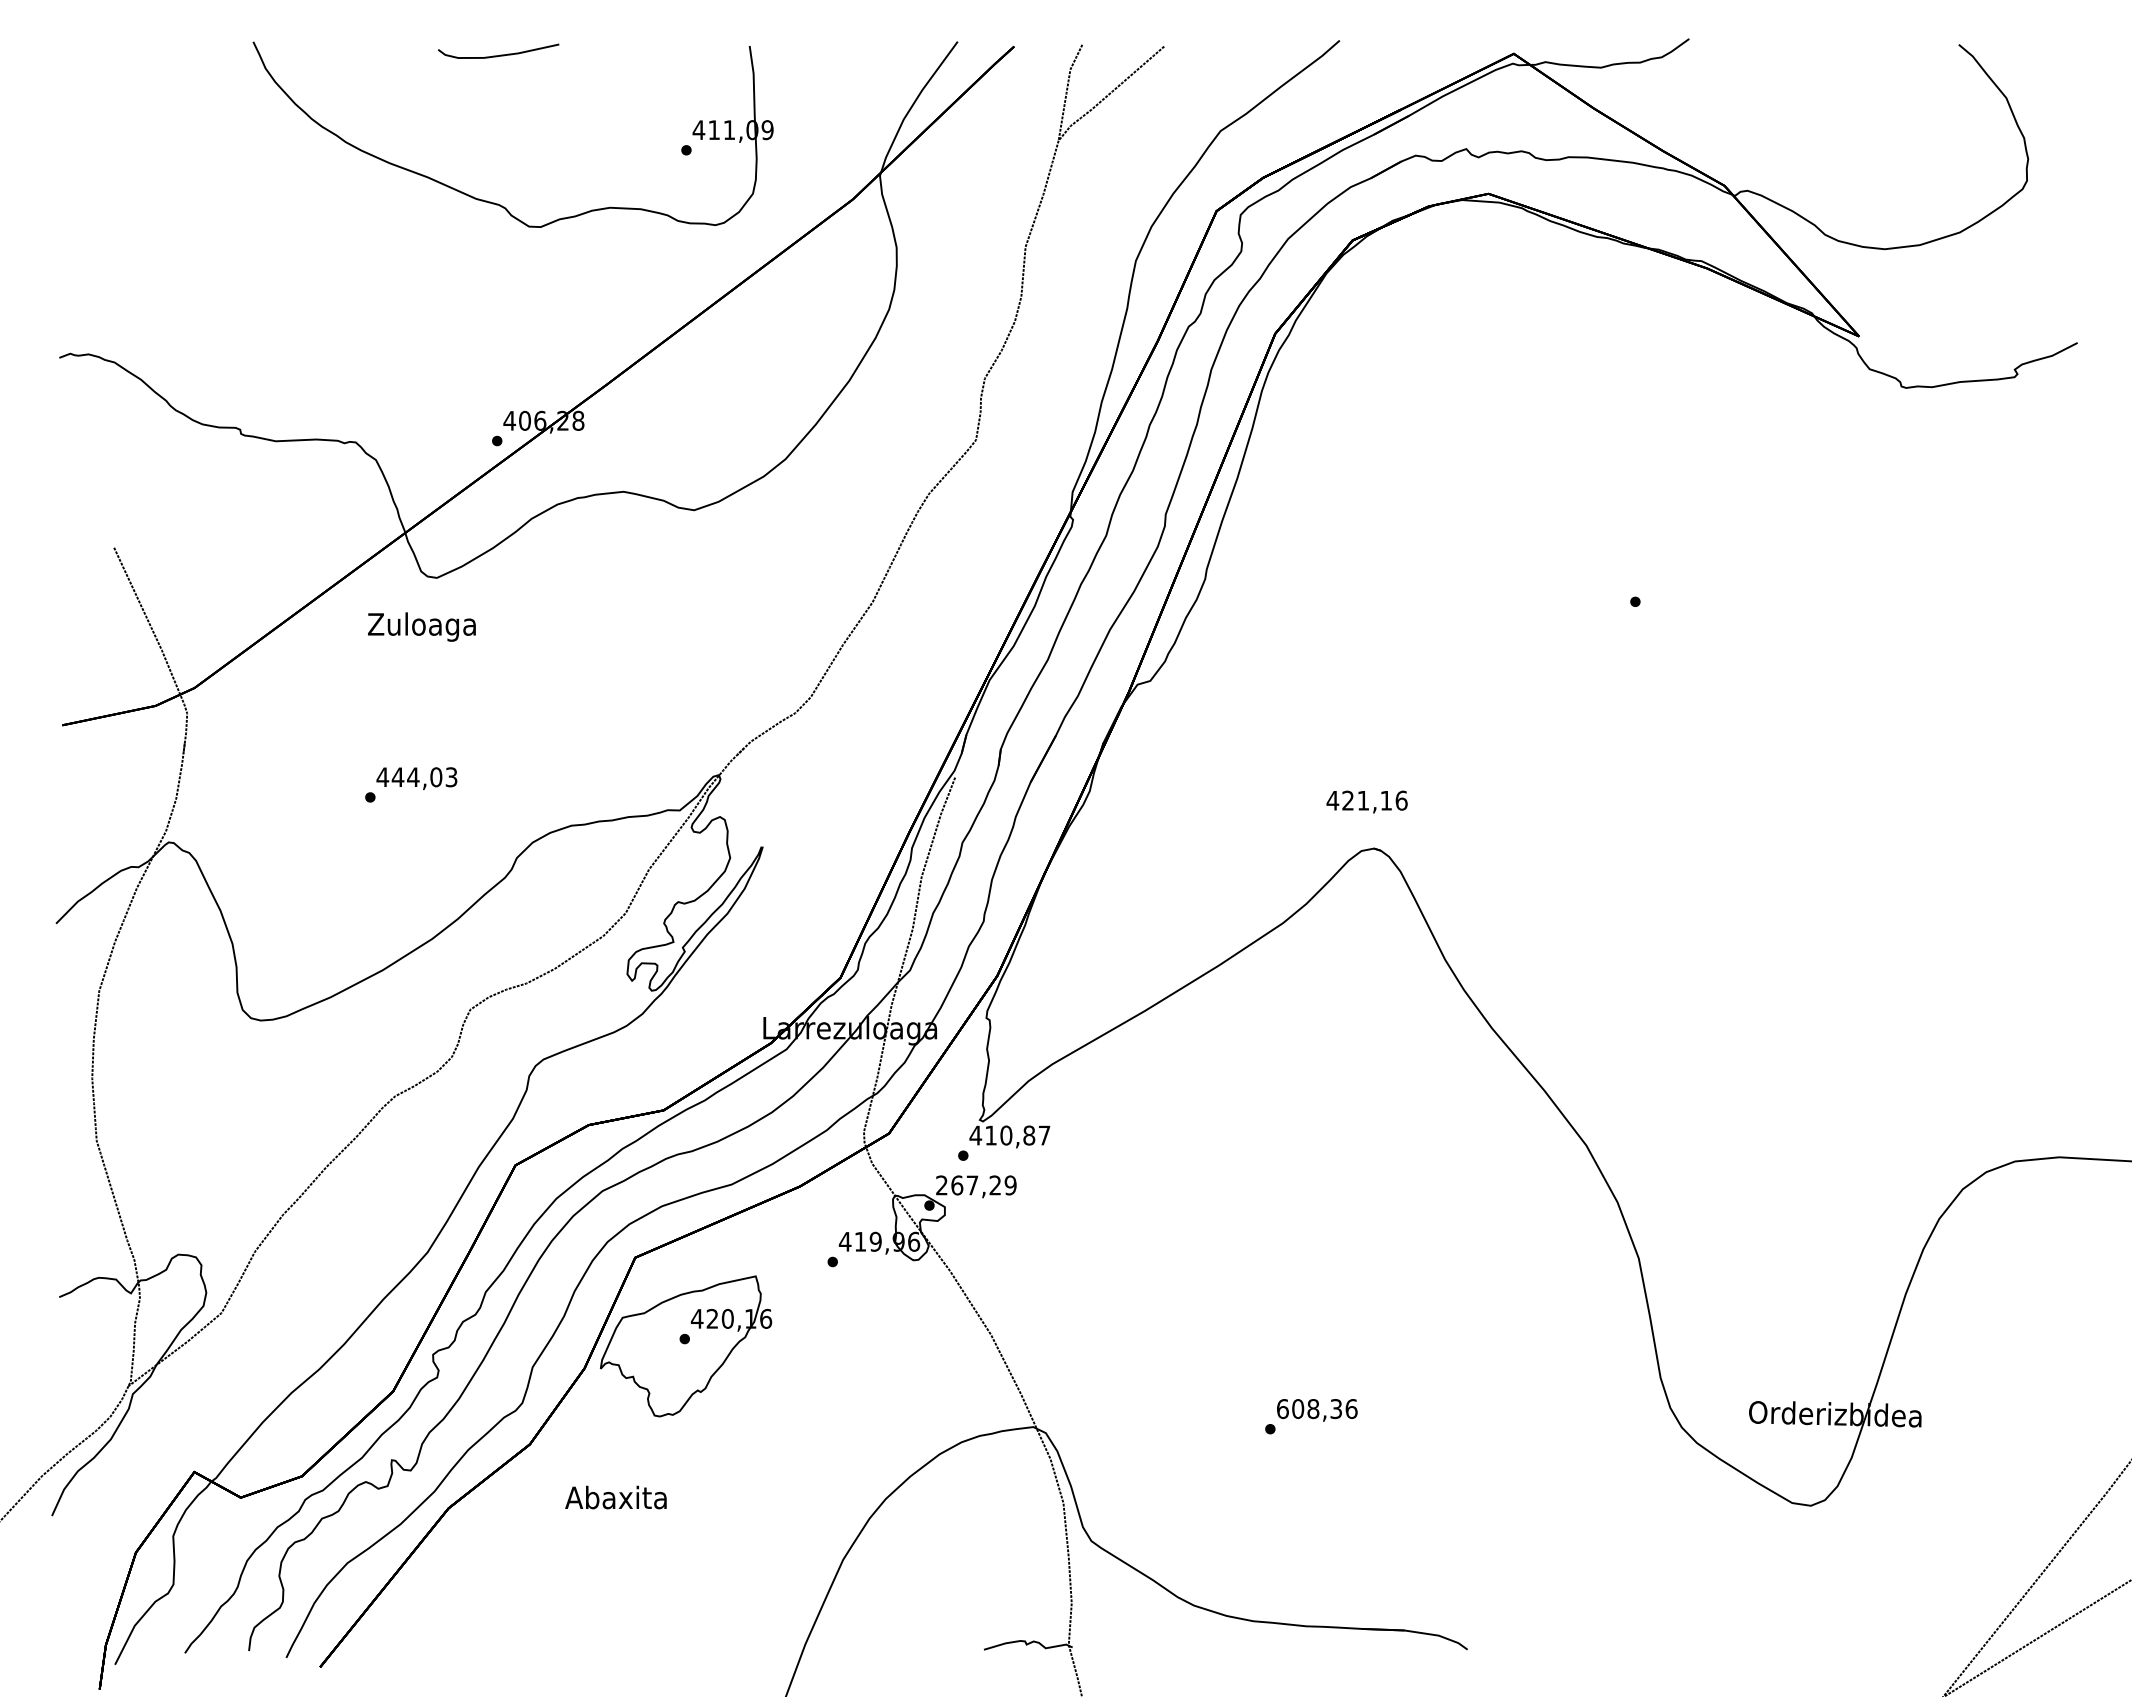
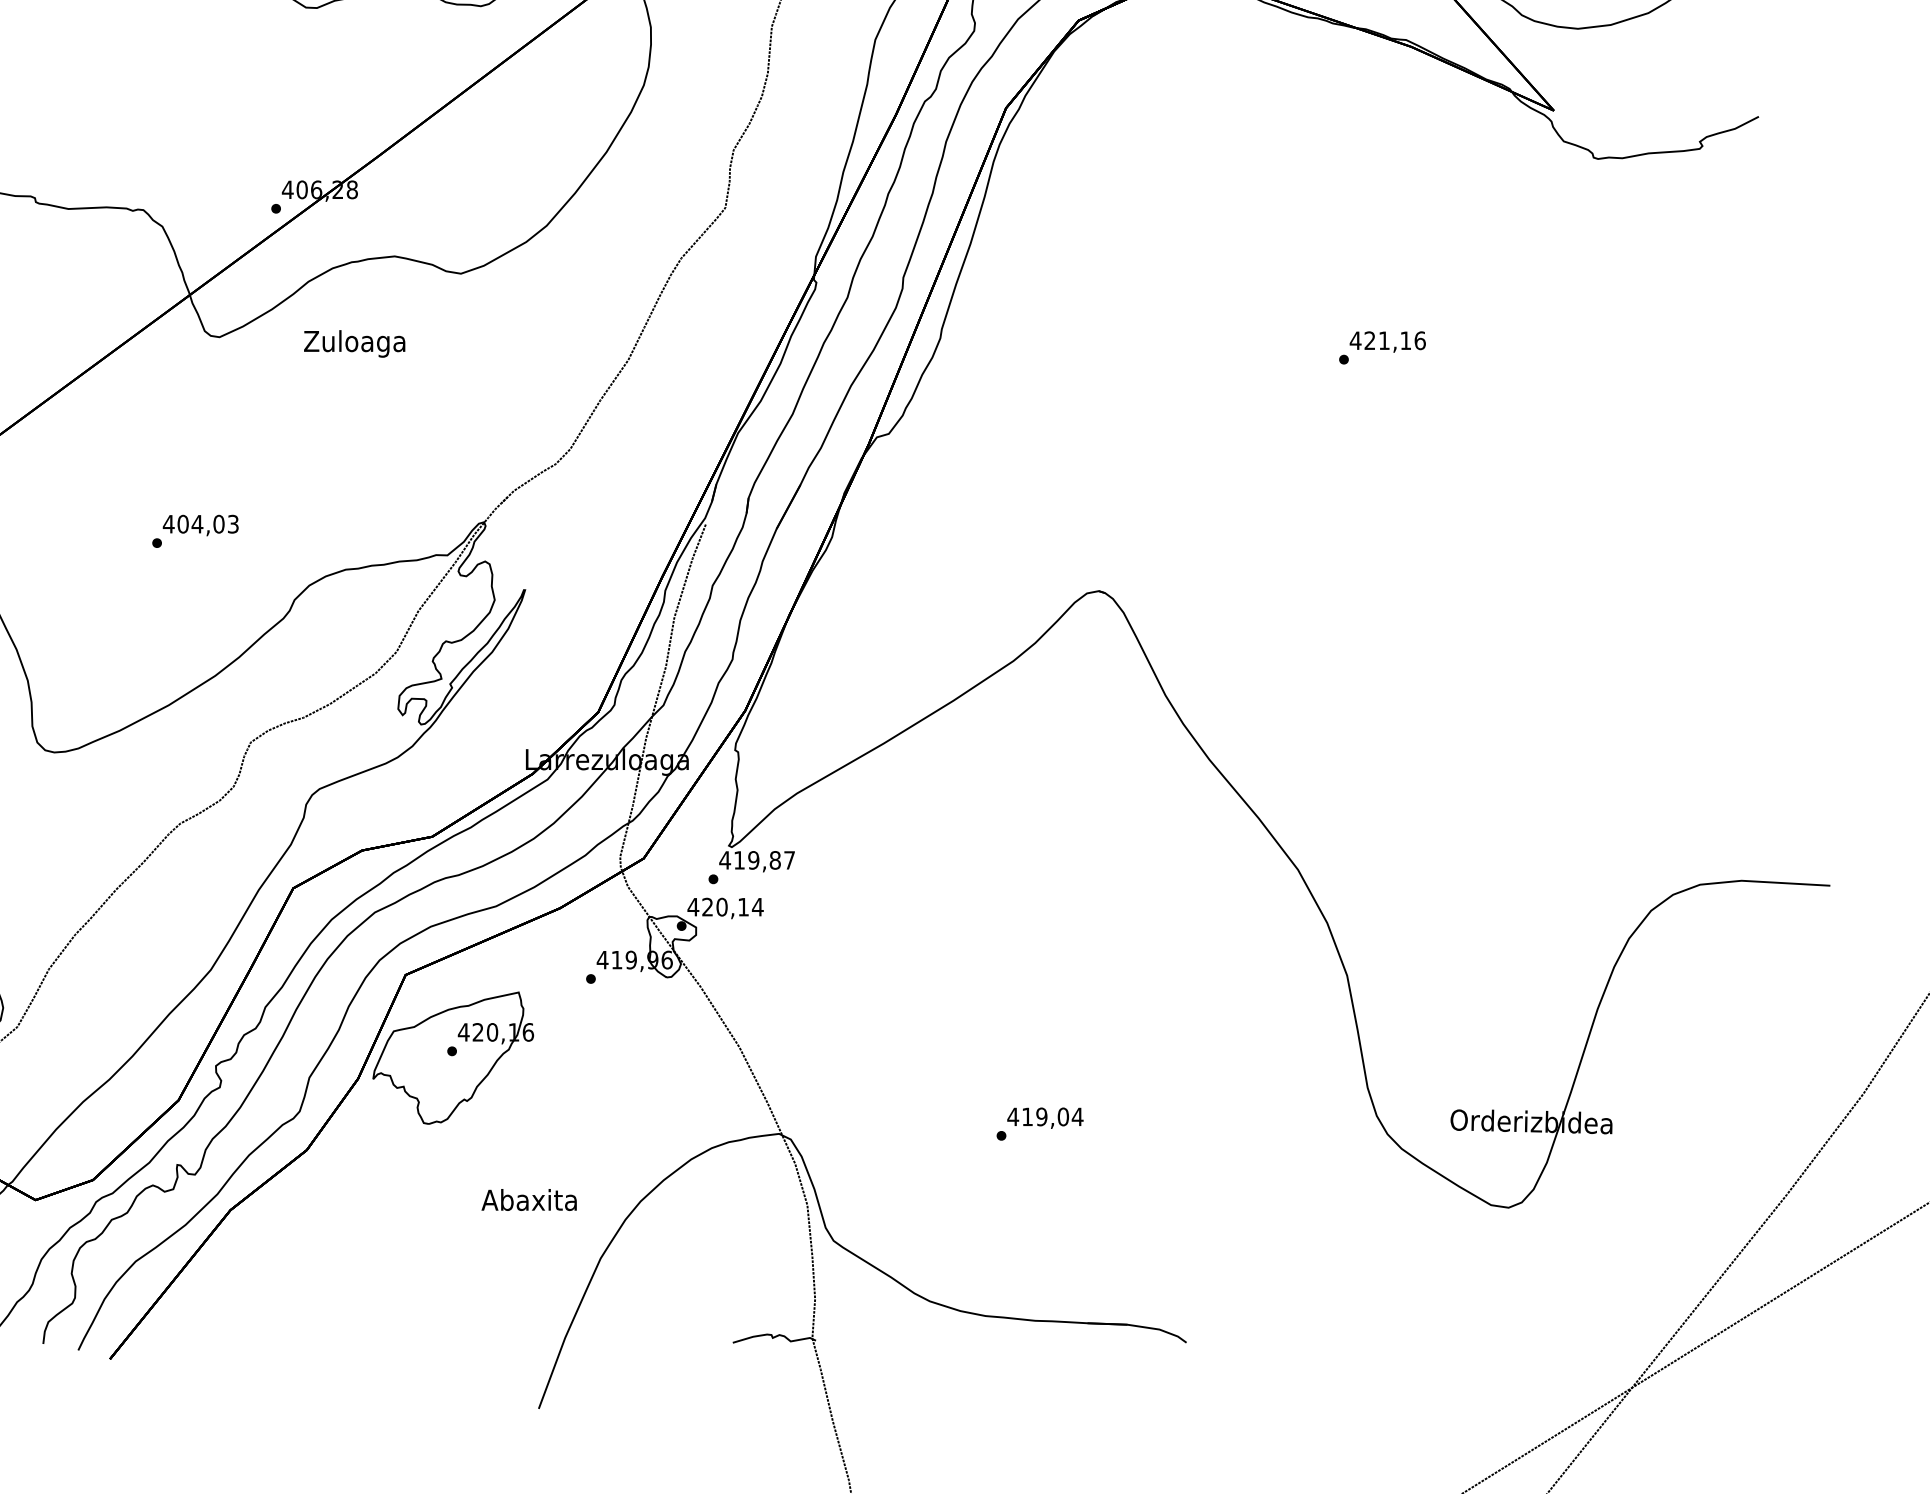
text: (421, 626) -> (354, 343), moved
text: (397, 777) -> (182, 524), 444,03 -> 404,03
text: (1366, 801) -> (1387, 341), moved
text: (1006, 1135) -> (753, 860), 410,87 -> 419,87
text: (975, 1185) -> (724, 907), 267,29 -> 420,14
text: (1316, 1409) -> (1044, 1117), 608,36 -> 419,04
text: (615, 1497) -> (528, 1199), moved

